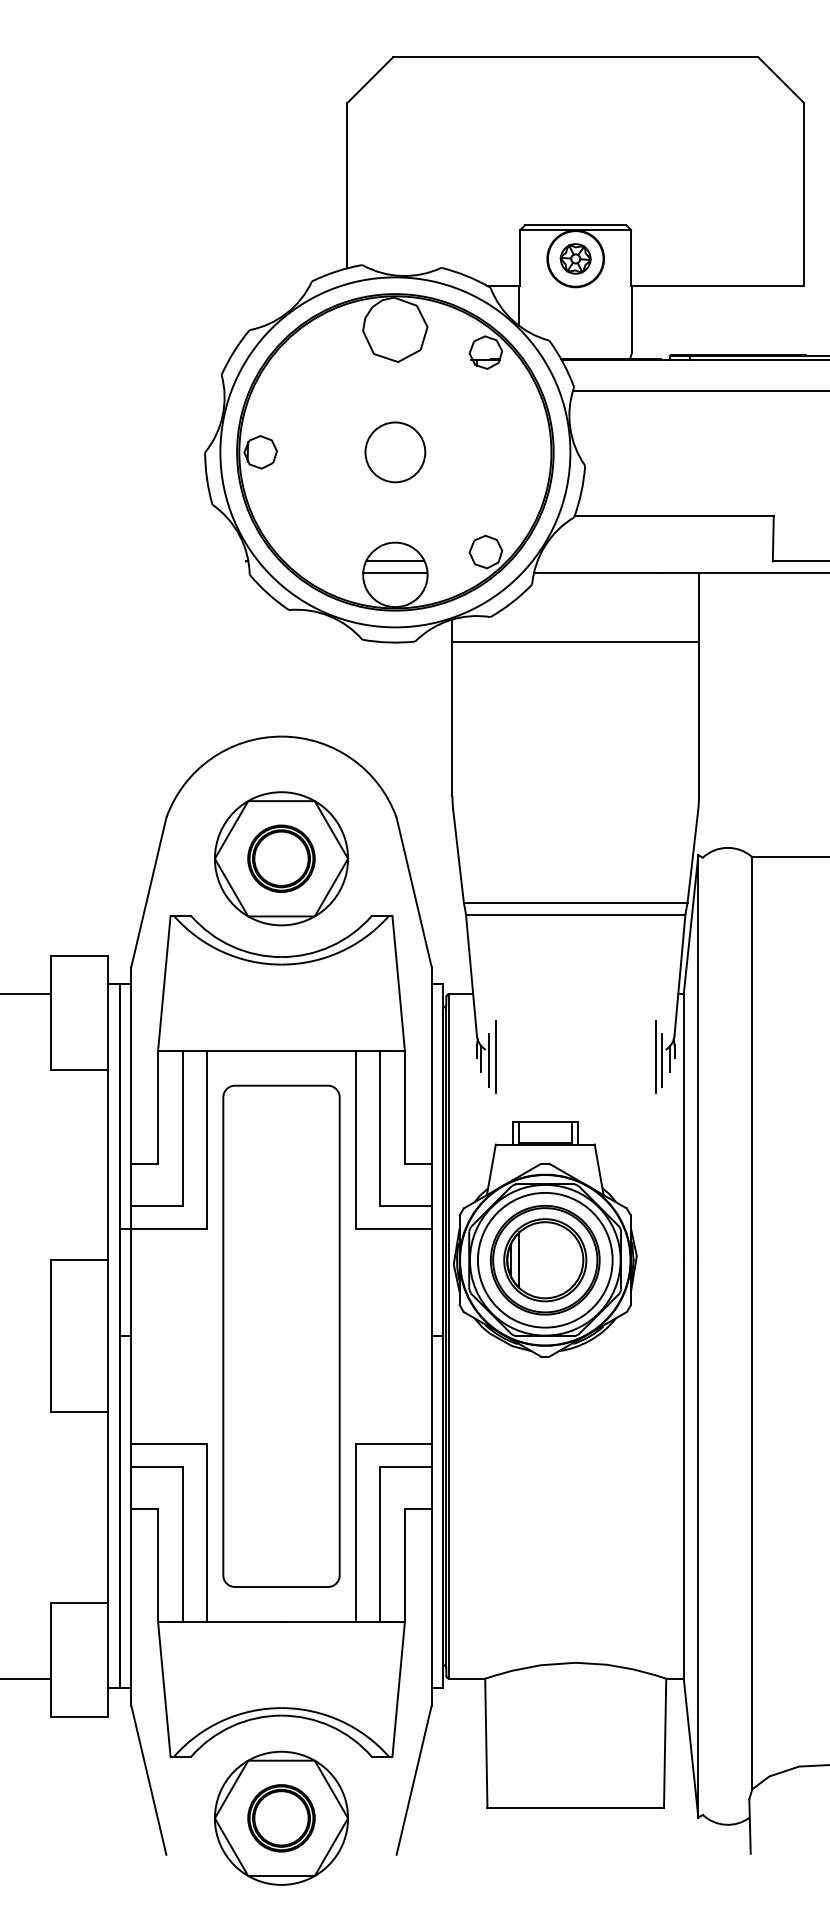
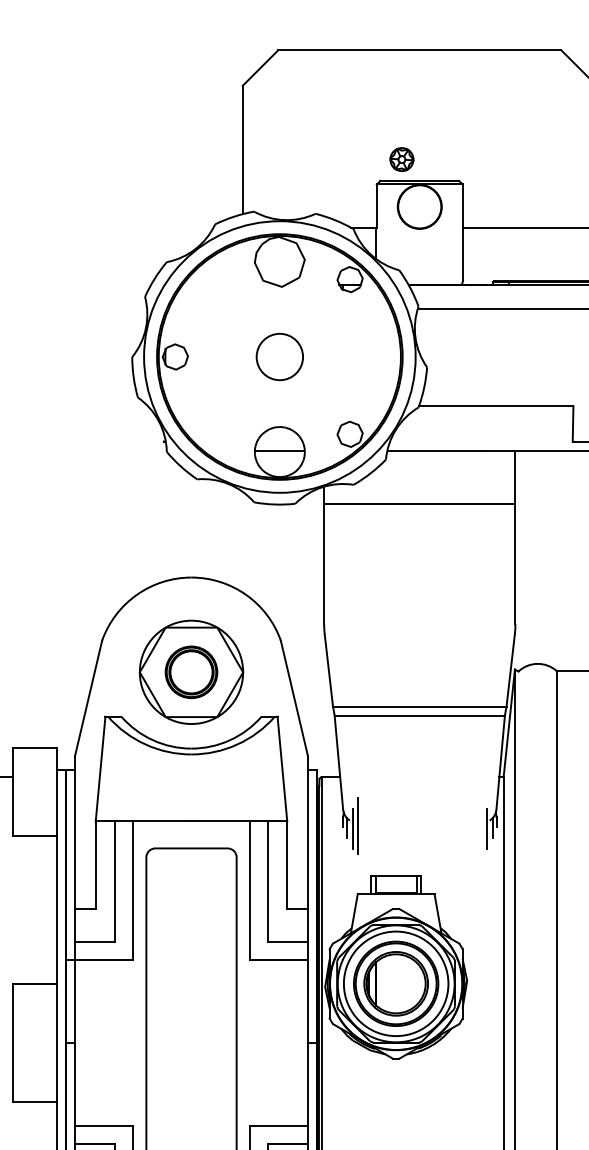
part: (575, 258) -> (401, 159), moved
line: (395, 561) -> (279, 441), removed
line: (655, 1056) -> (481, 825), removed

